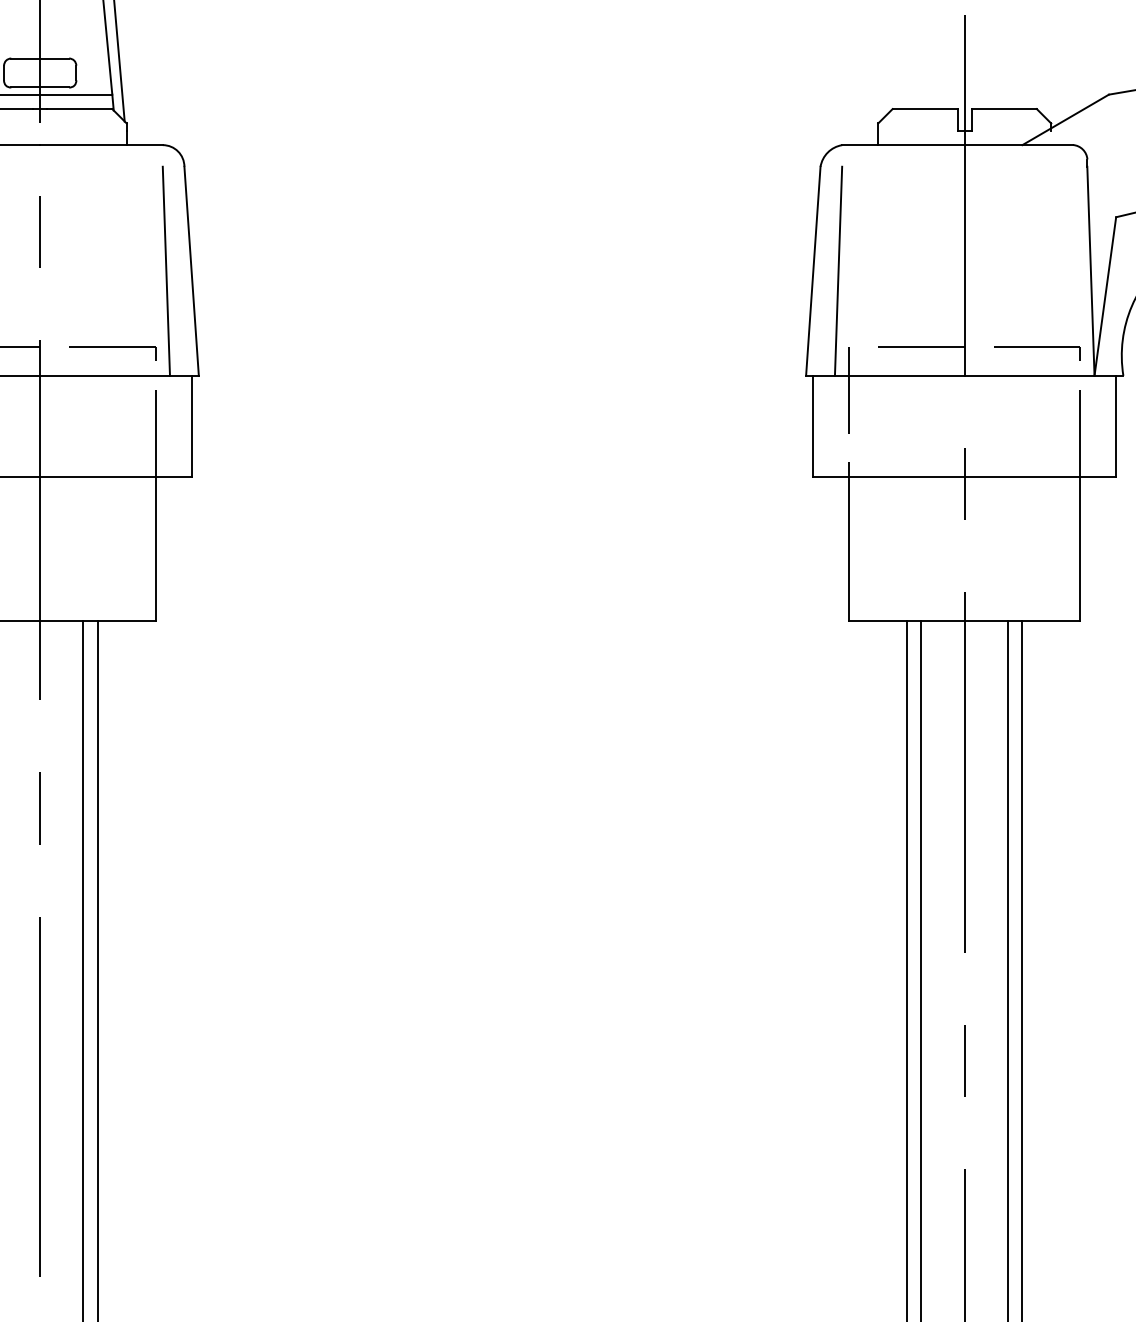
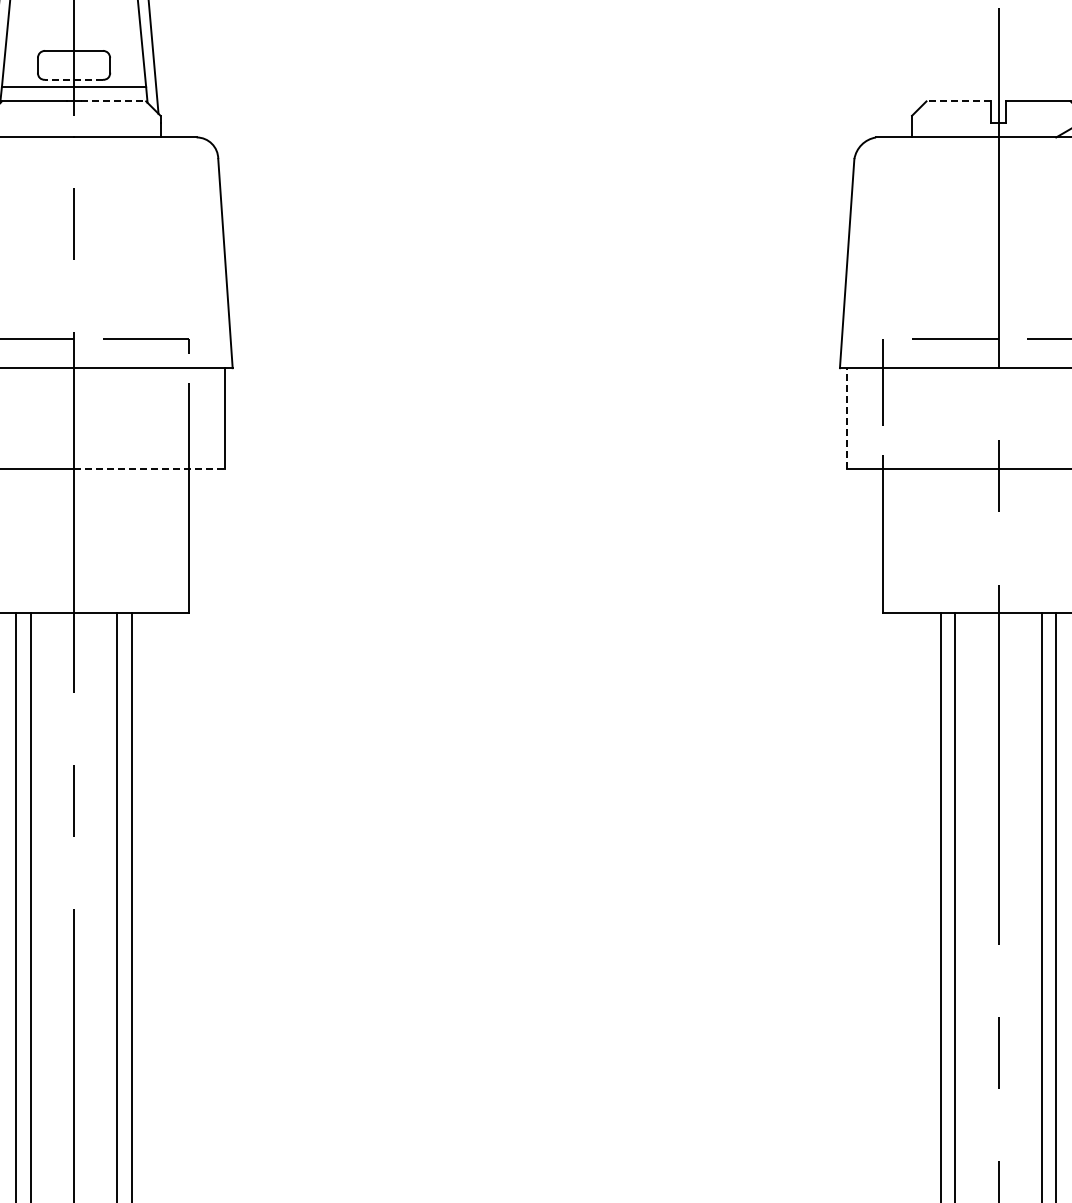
line: (40, 87) -> (74, 79), solid -> dashed
line: (80, 109) -> (114, 101), solid -> dashed
line: (924, 109) -> (958, 101), solid -> dashed
line: (166, 270) -> (200, 262), removed
line: (838, 270) -> (872, 262), removed
line: (813, 425) -> (847, 417), solid -> dashed
line: (115, 476) -> (149, 468), solid -> dashed

